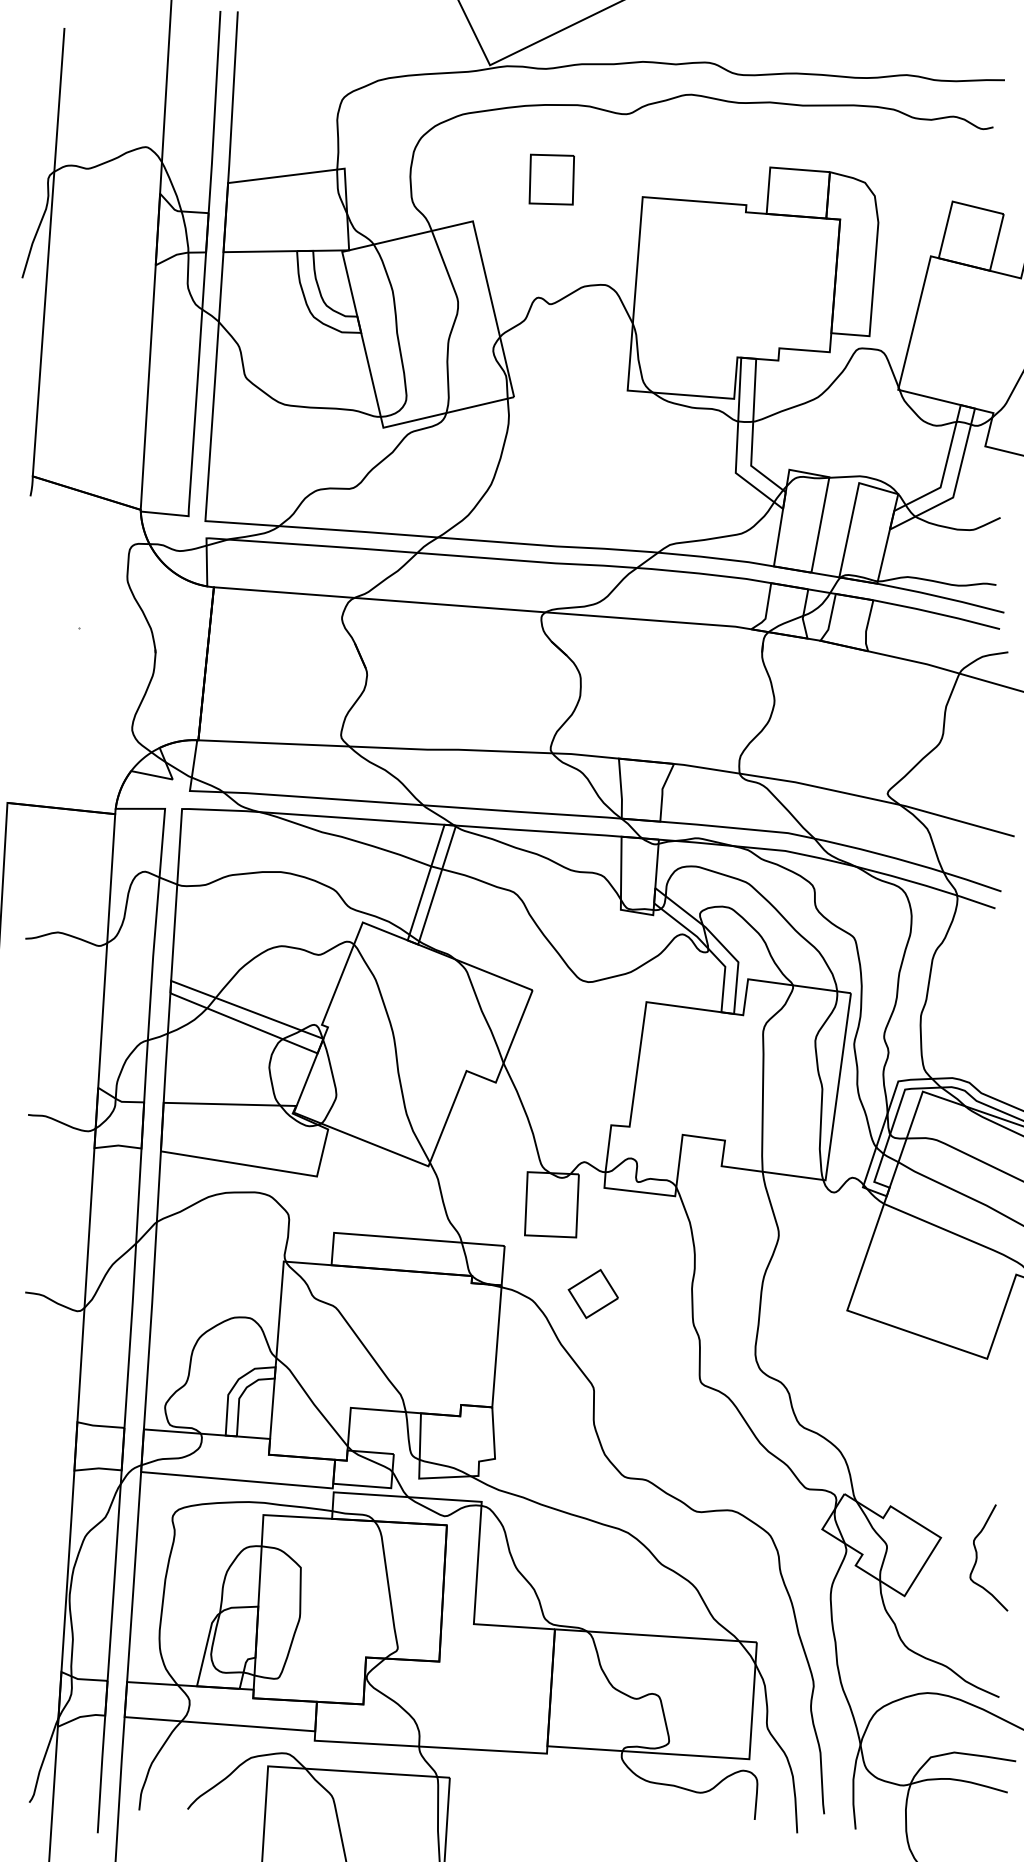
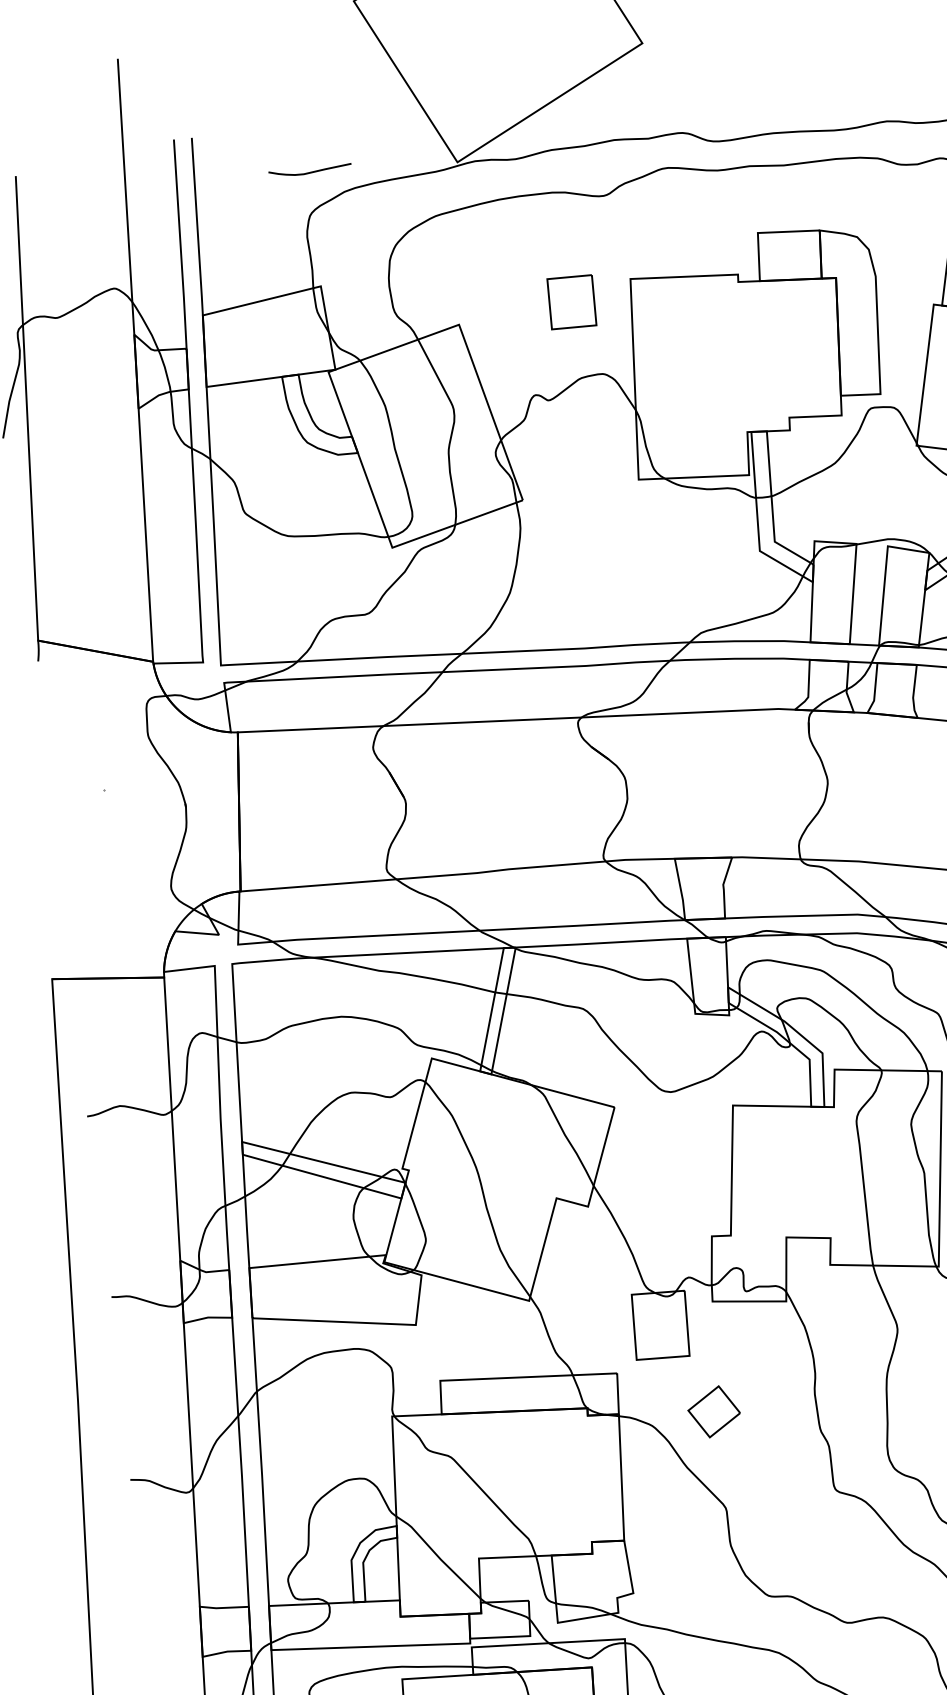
curve: (347, 57) -> (310, 171), added
part: (551, 179) -> (571, 302), moved

